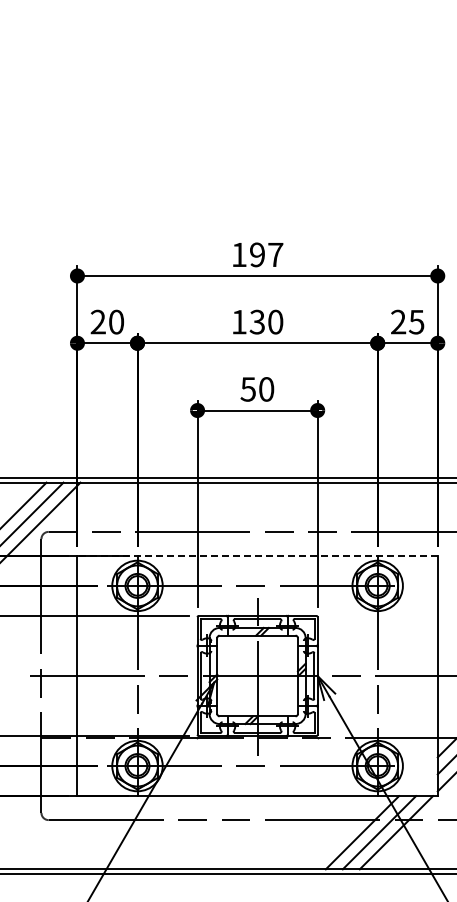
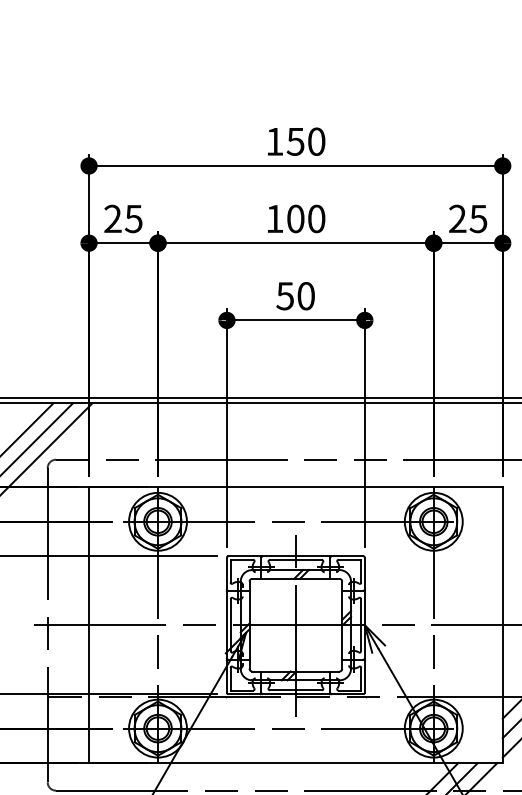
text: (266, 254) -> (306, 141), 197 -> 150
text: (116, 321) -> (133, 218), 20 -> 25
text: (256, 322) -> (294, 219), 130 -> 100
line: (257, 555) -> (295, 486), dashed -> solid

